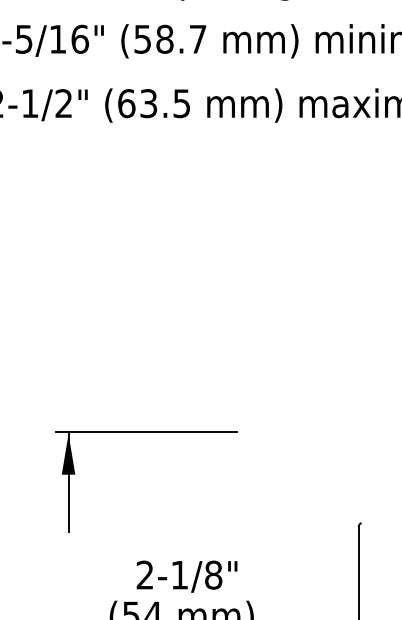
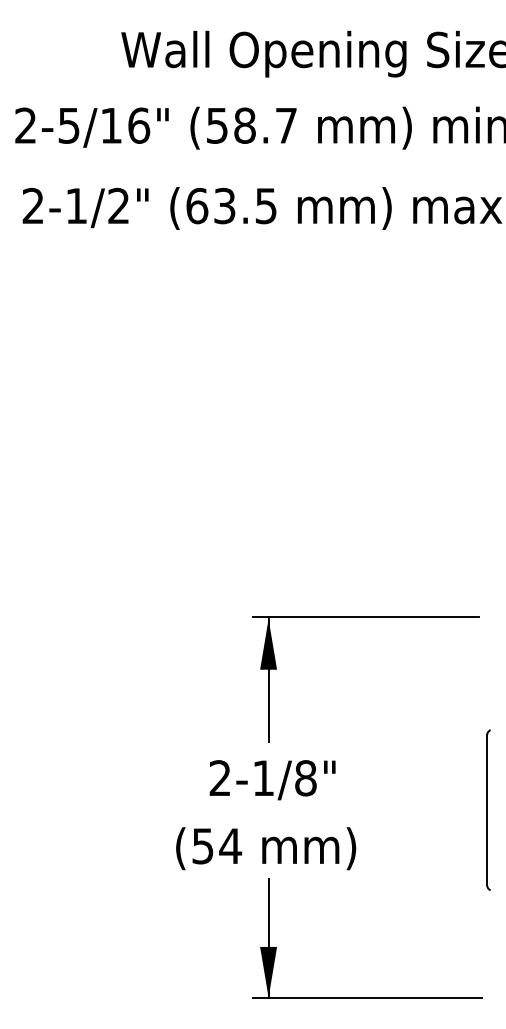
part: (146, 432) -> (365, 617), moved
text: (186, 576) -> (272, 780), moved

